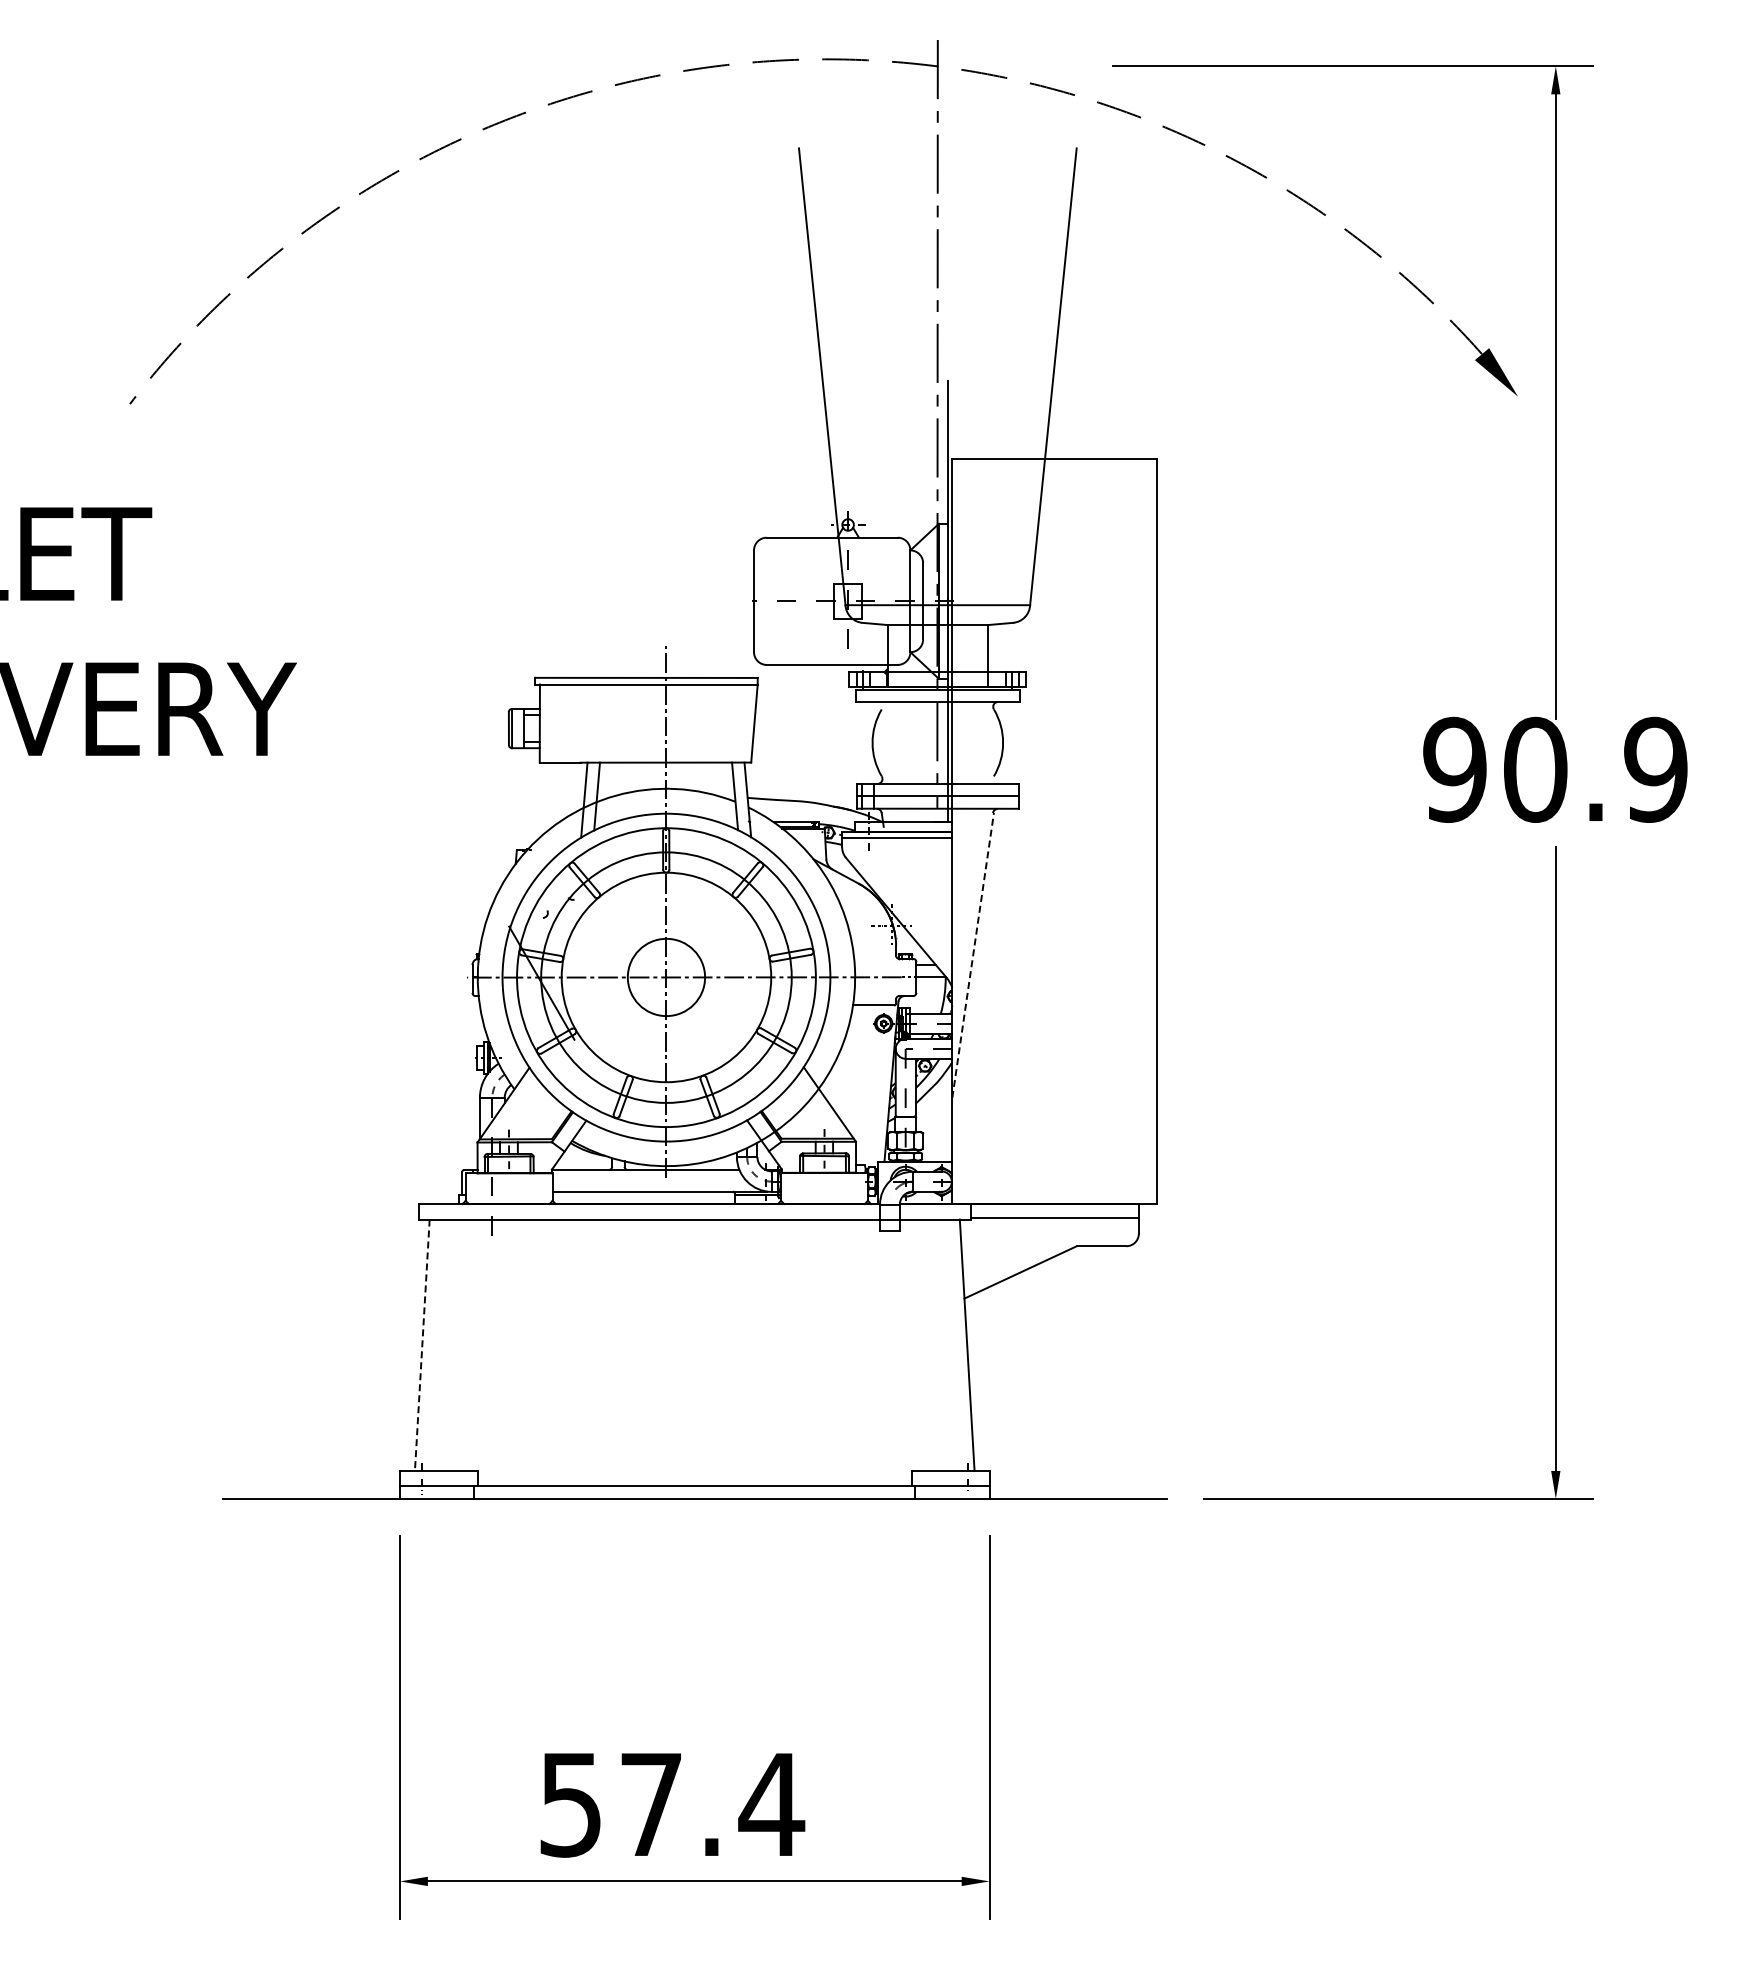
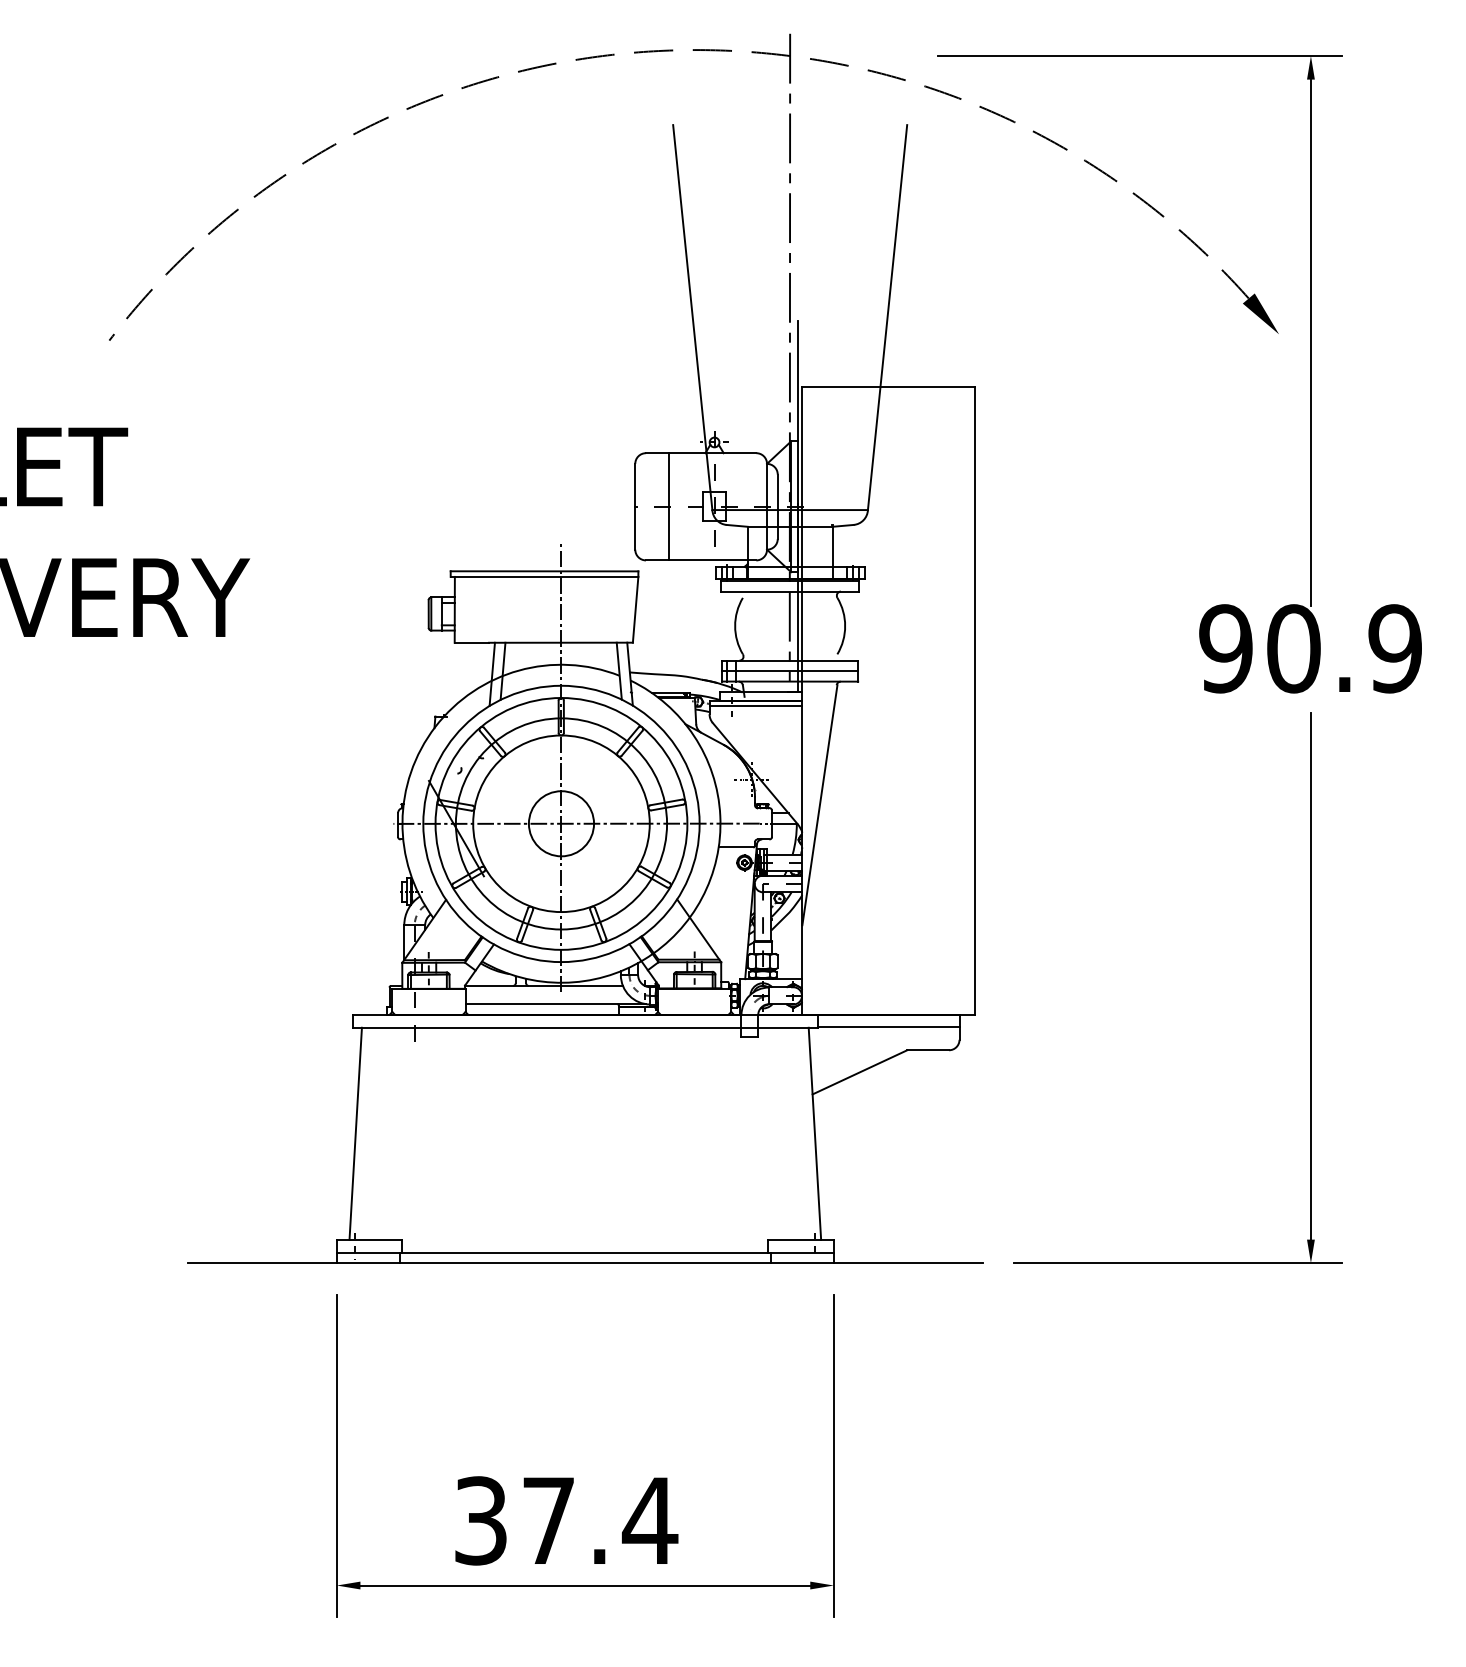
line: (793, 600) -> (668, 506), added
line: (973, 955) -> (820, 805), dashed -> solid
line: (422, 1345) -> (355, 1133), dashed -> solid
text: (570, 1804) -> (480, 1520), 57.4 -> 37.4

